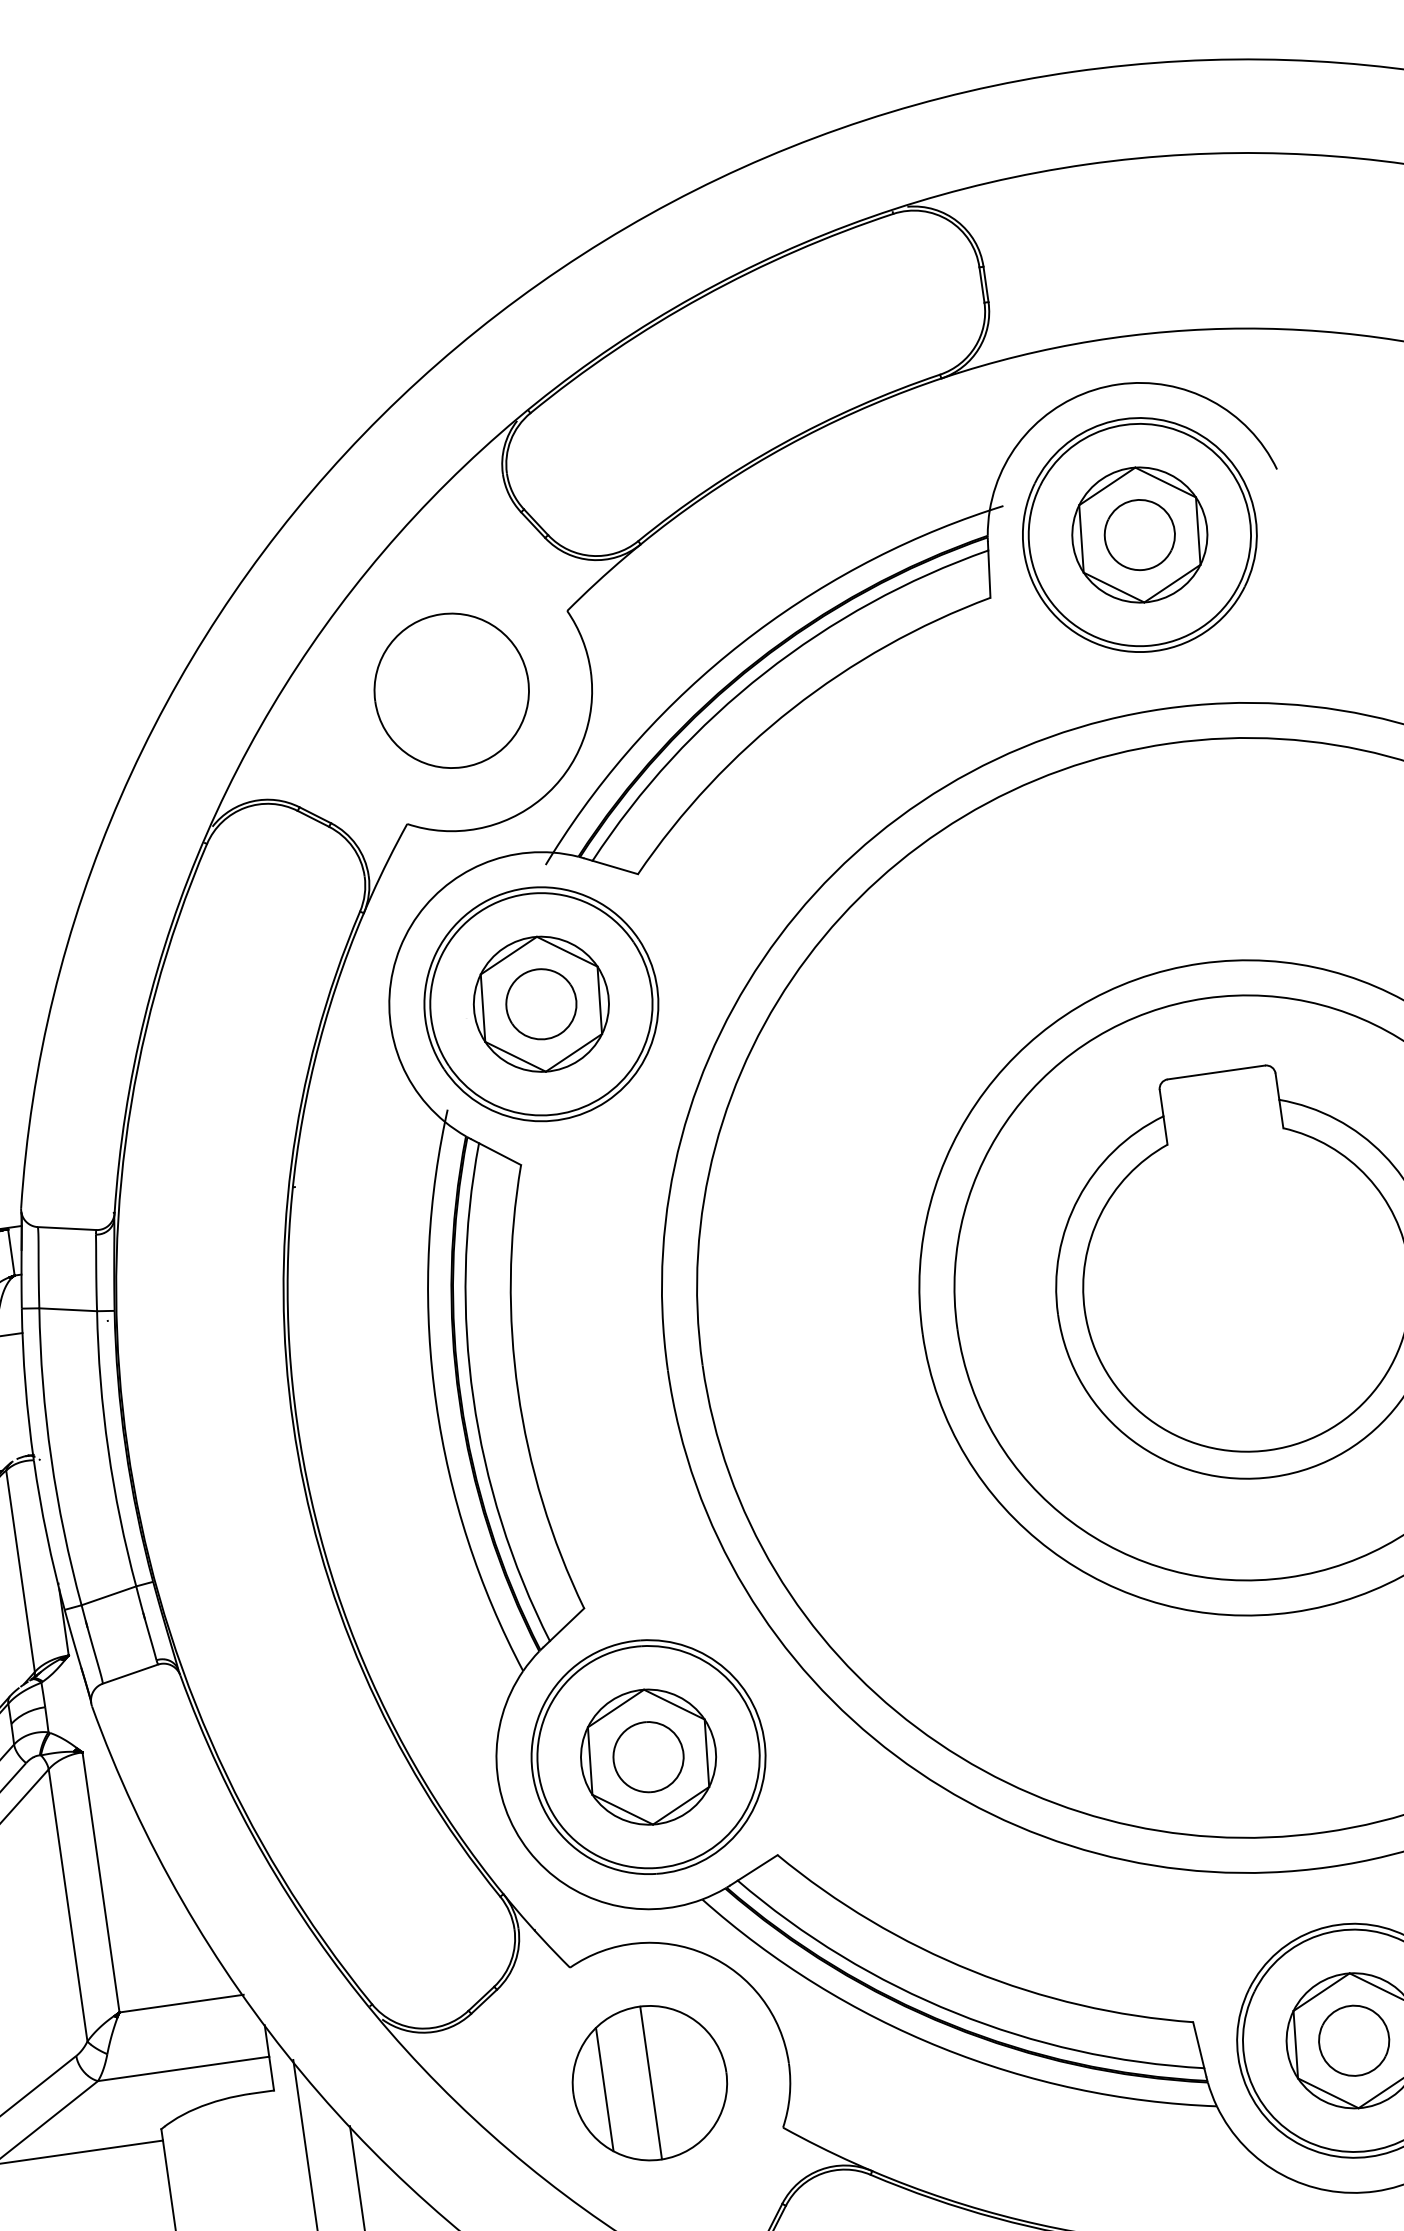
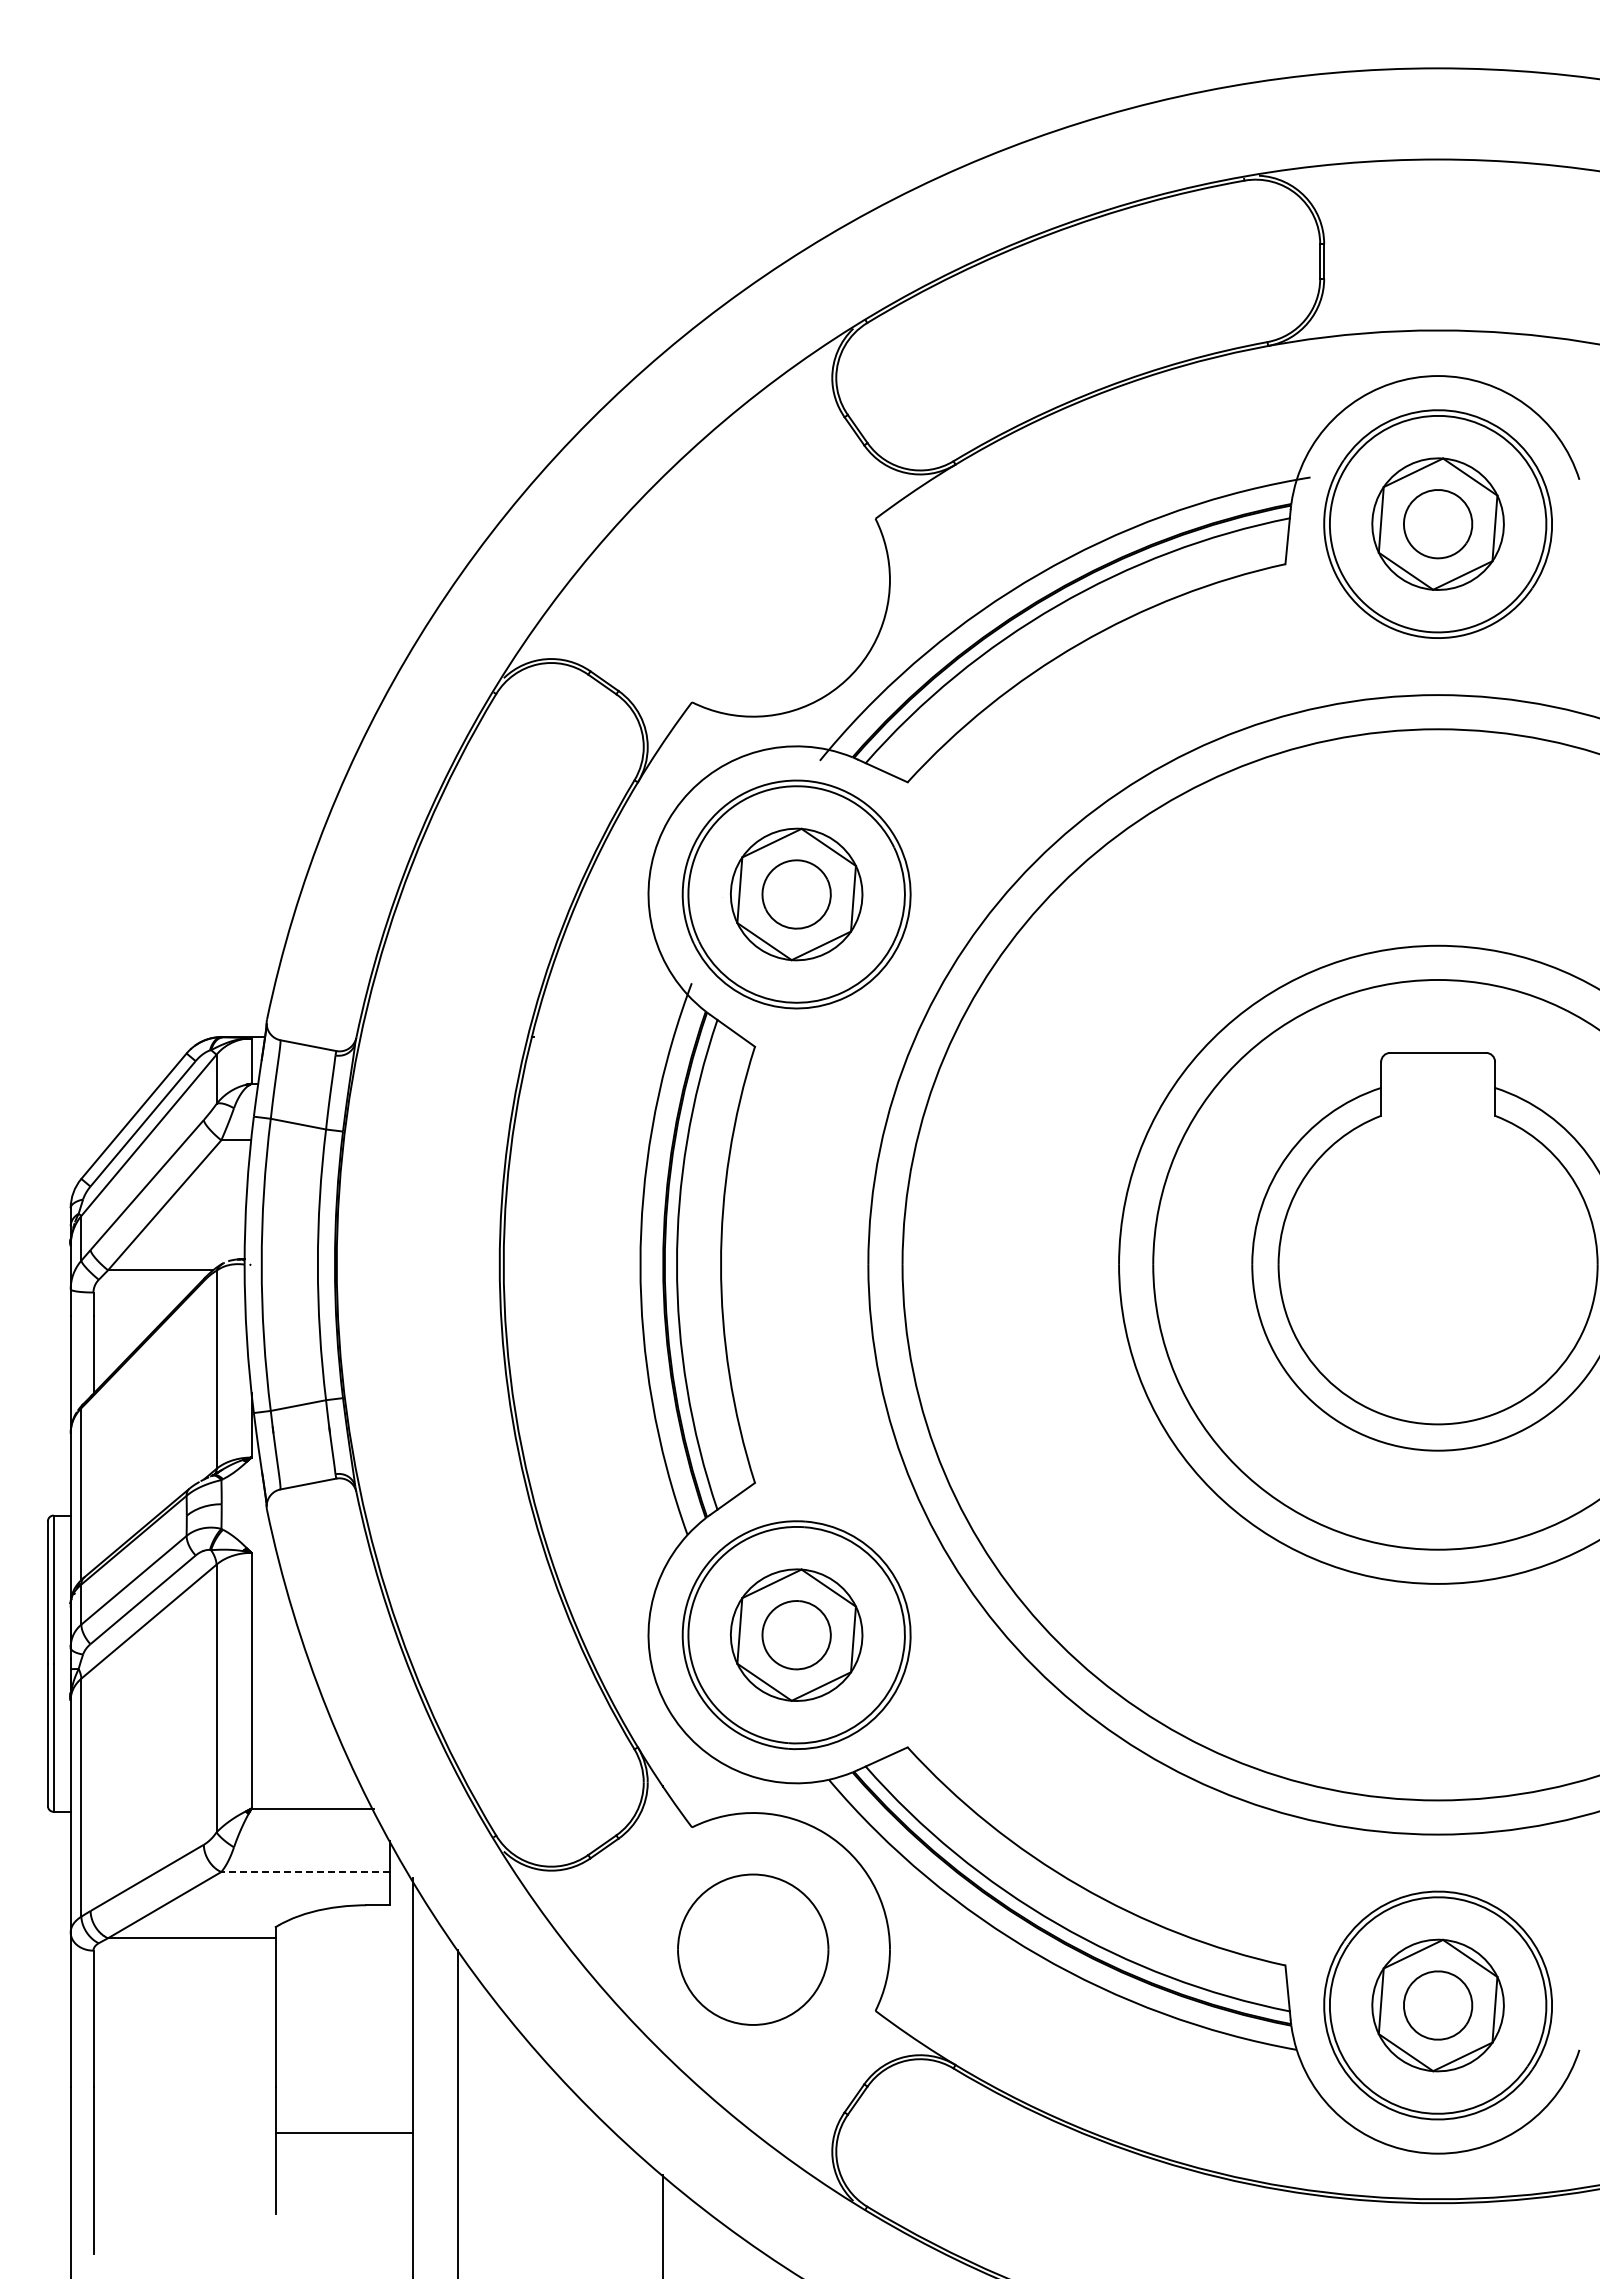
part: (451, 690) -> (753, 579), removed
line: (183, 2069) -> (305, 1872), solid -> dashed
line: (651, 2082) -> (754, 1949), removed
line: (604, 2089) -> (708, 1949), removed

